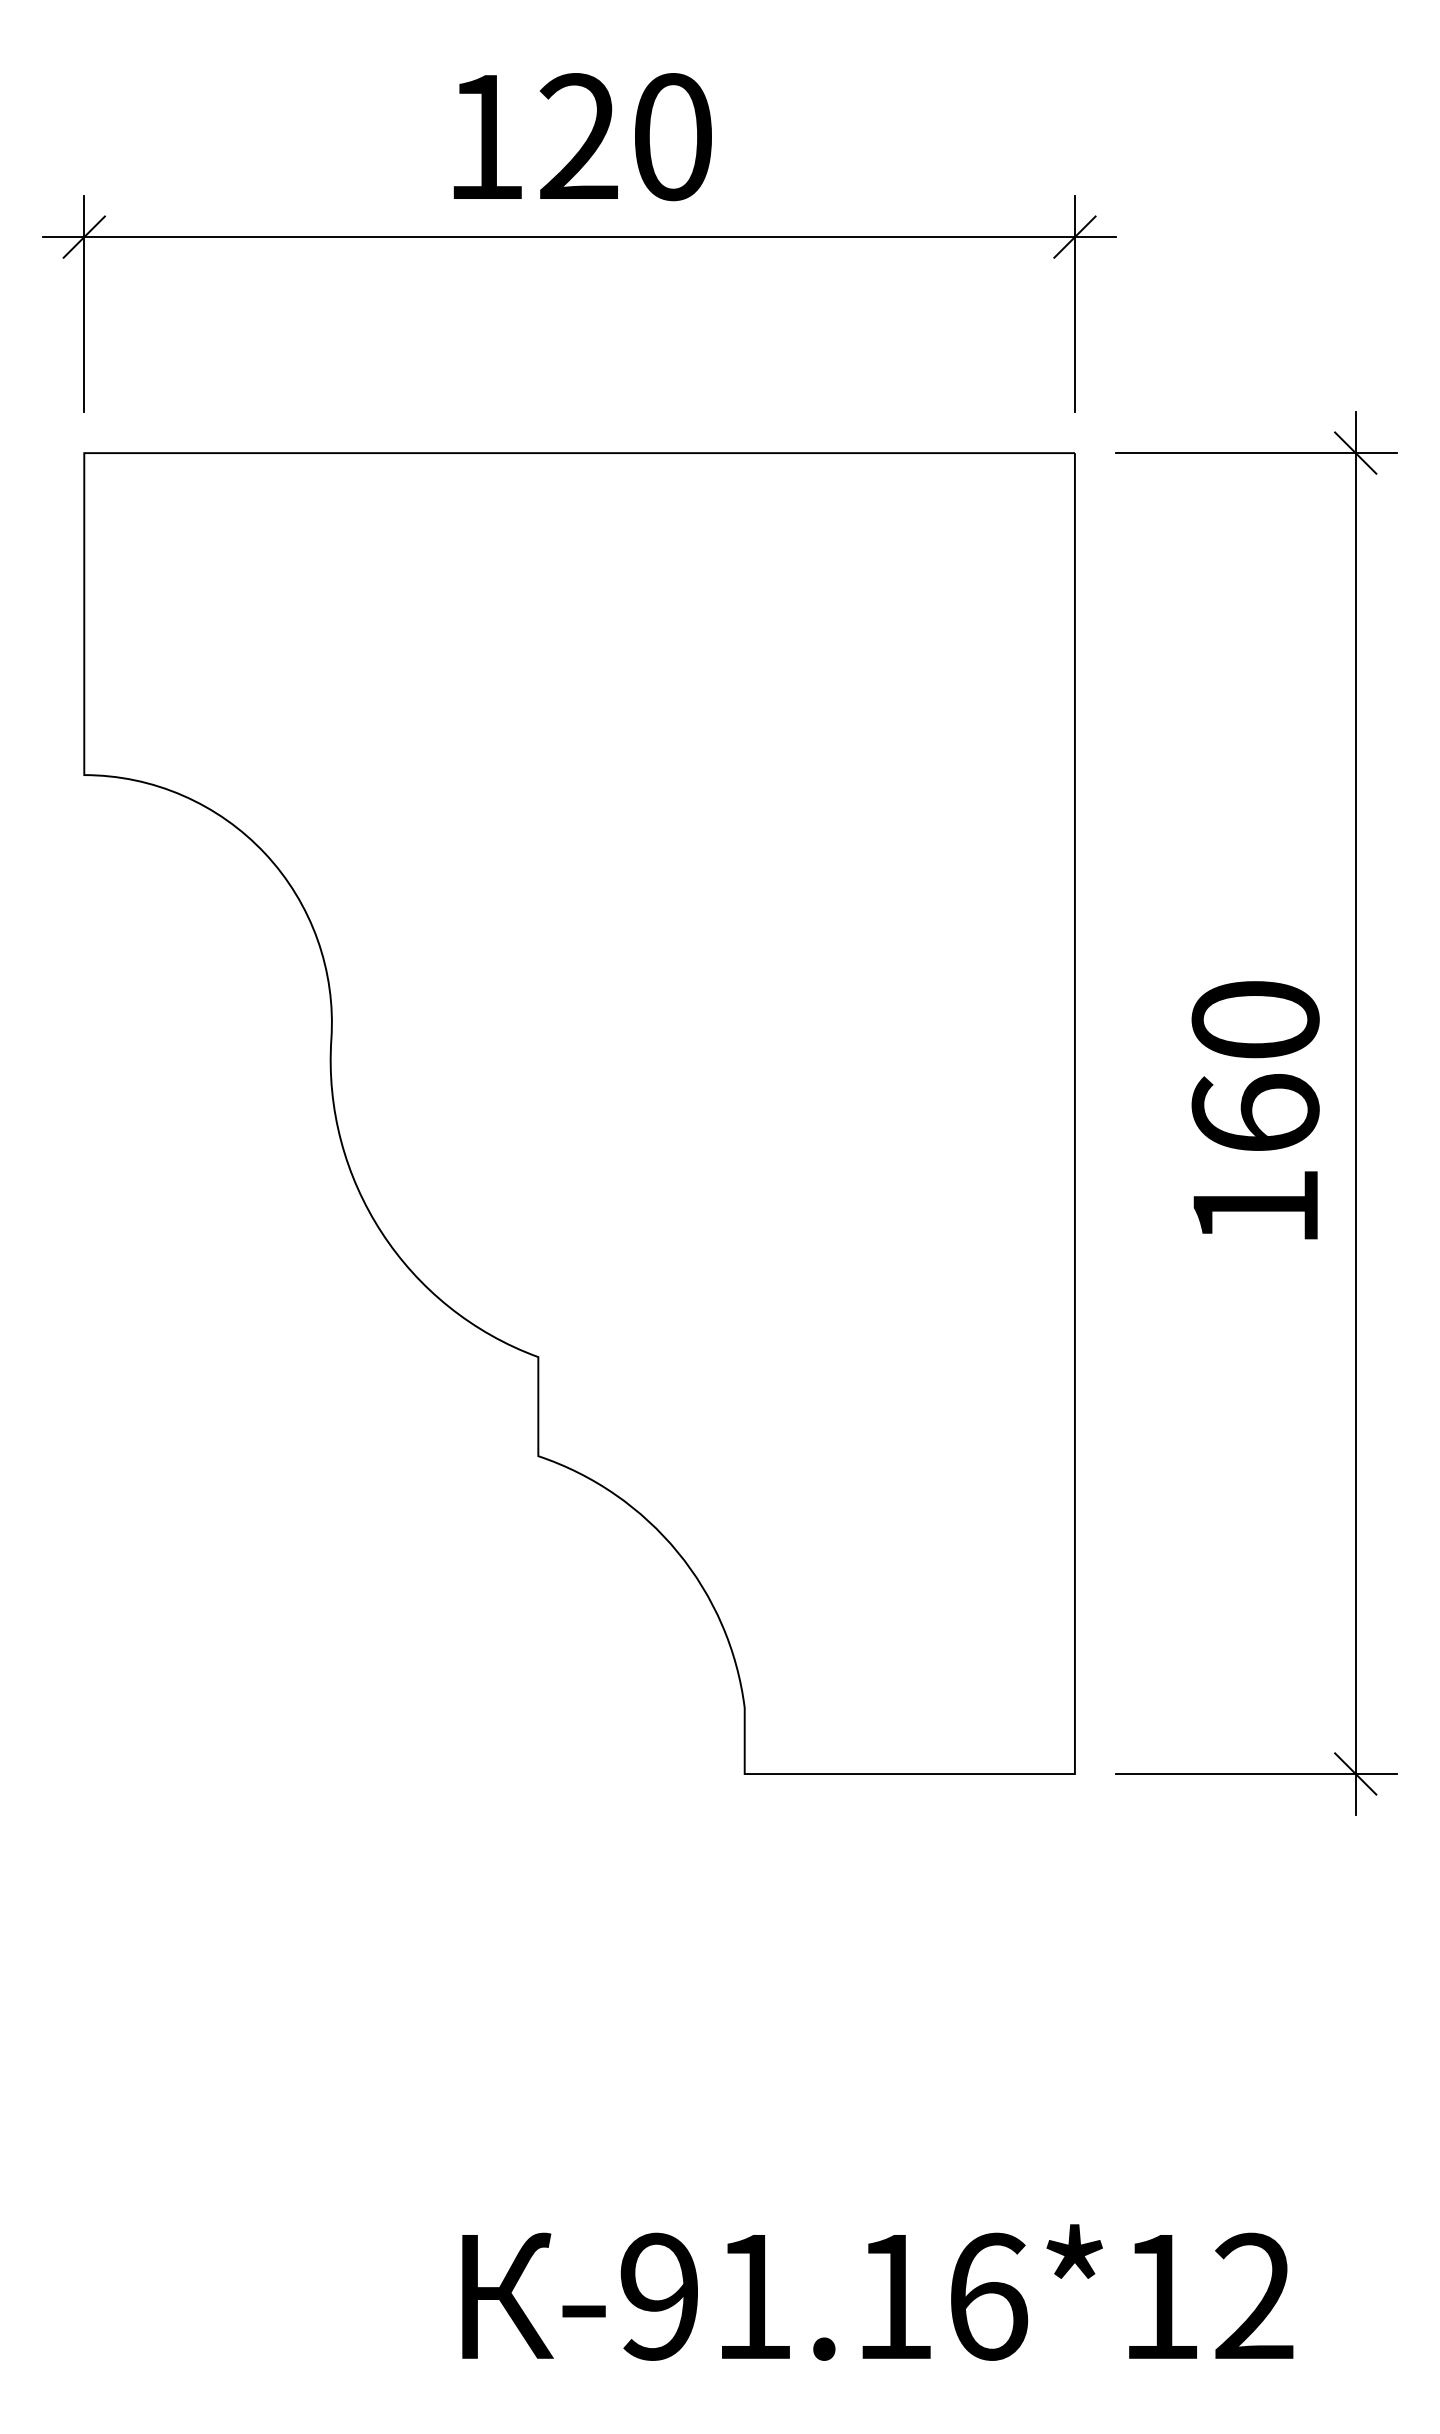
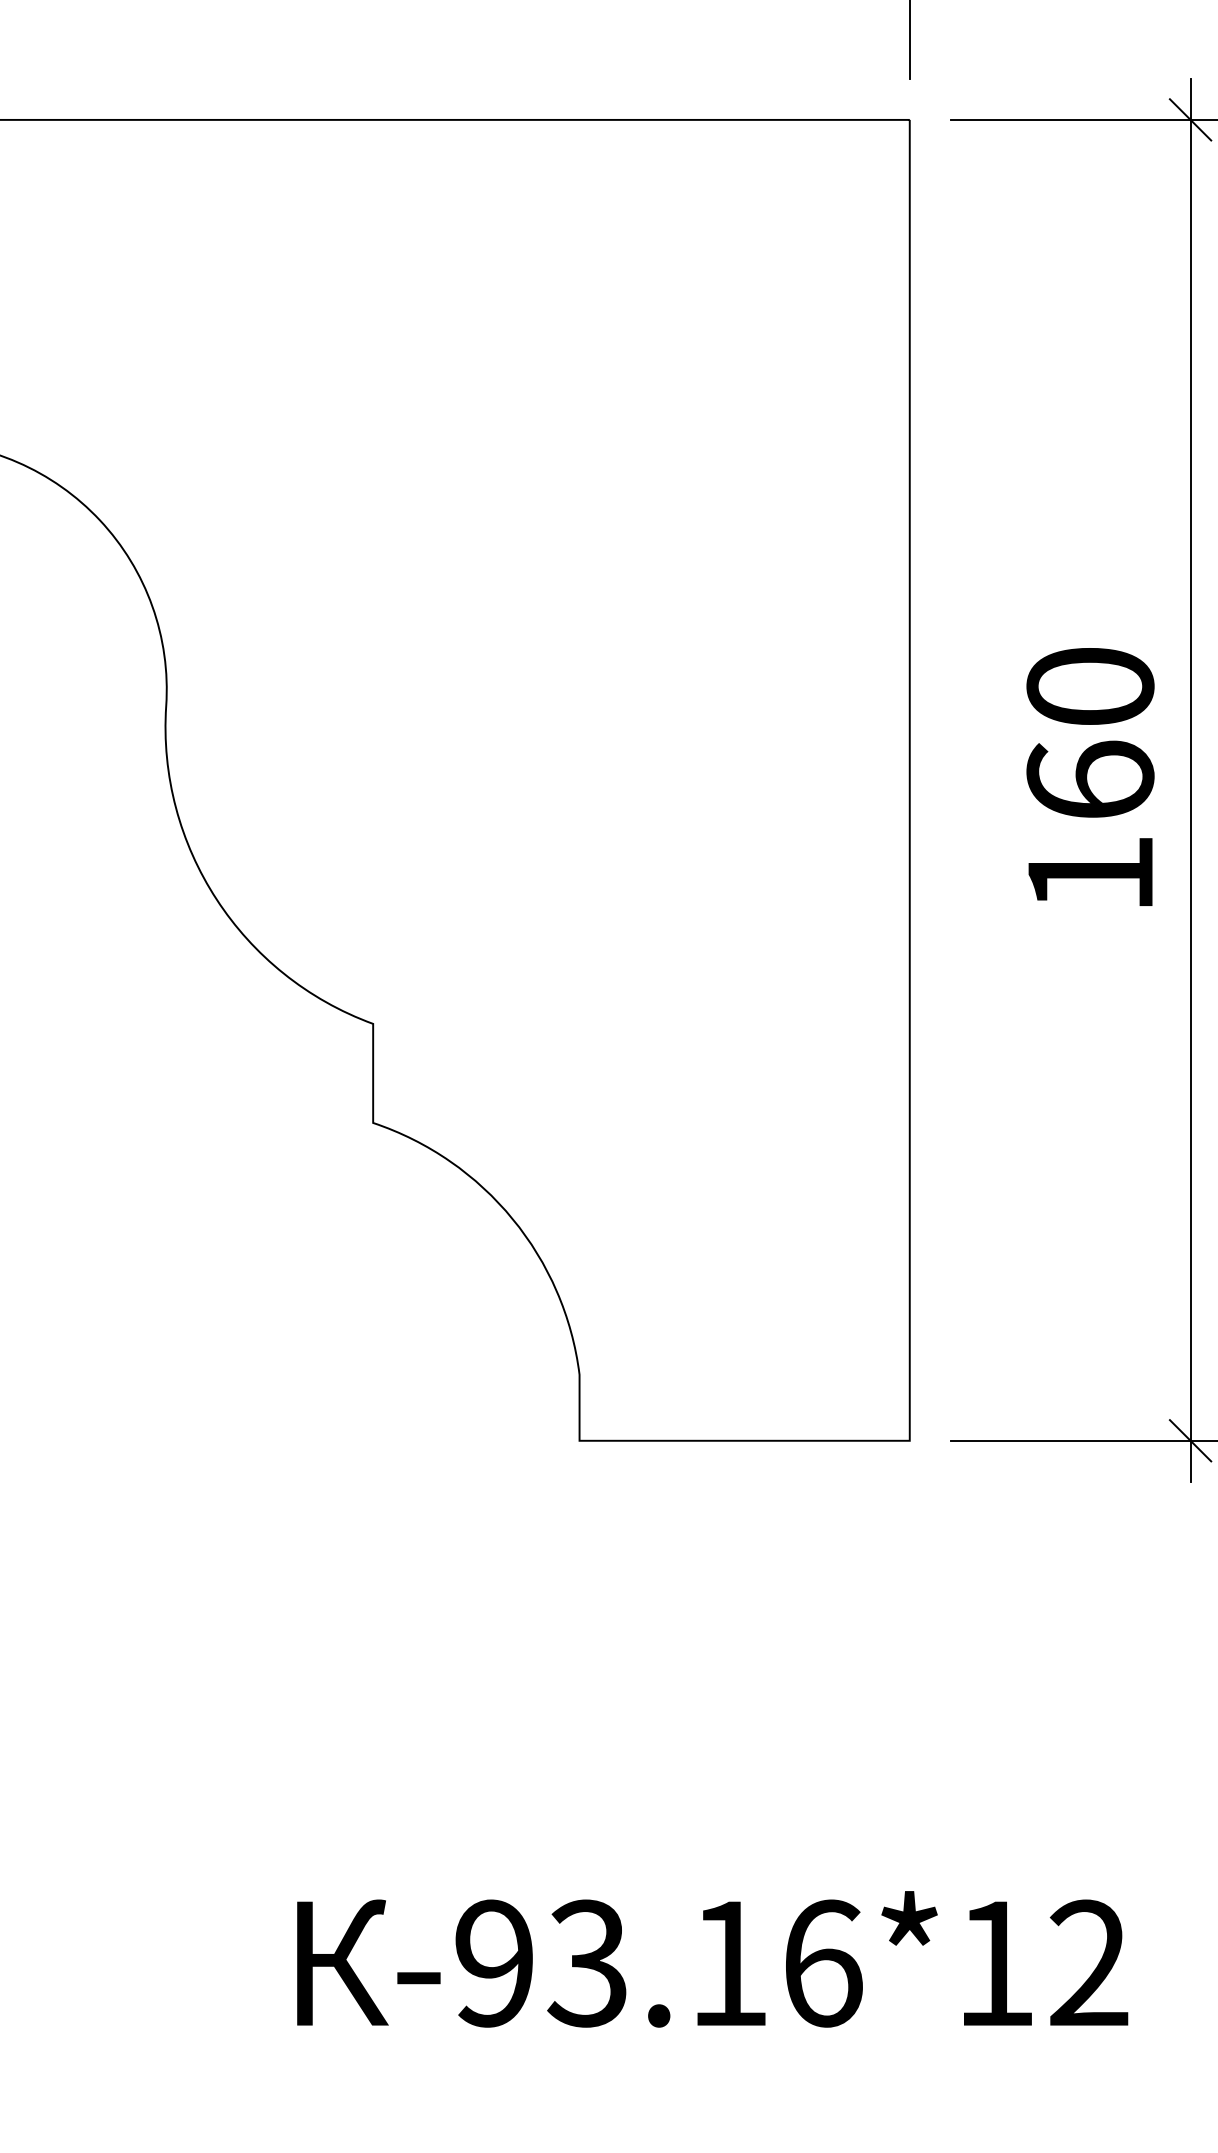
text: (751, 2296) -> (586, 1963), -91.16*12 -> -93.16*12

